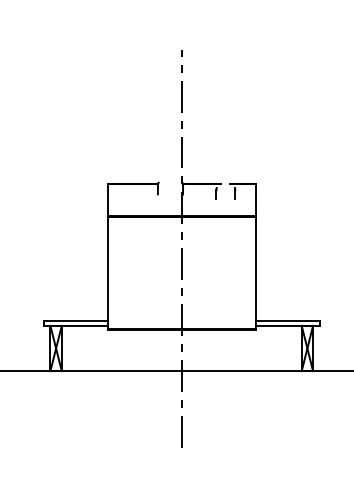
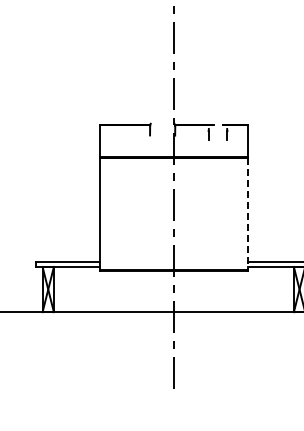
line: (255, 273) -> (247, 214), solid -> dashed

